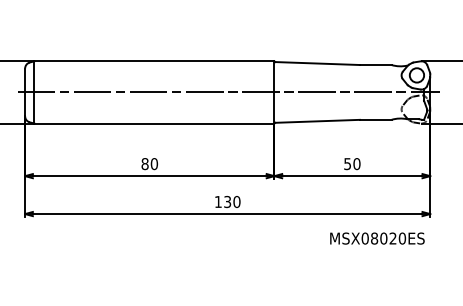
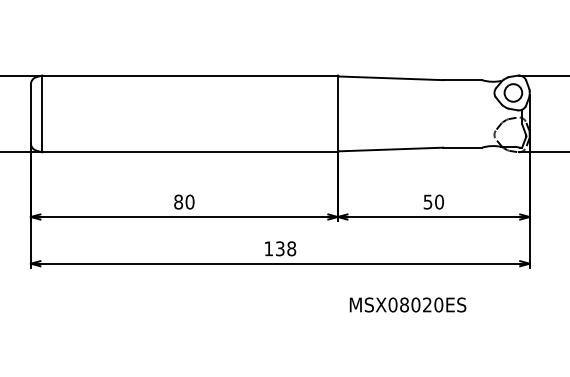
line: (228, 92) -> (281, 113), removed
text: (236, 201) -> (291, 248), 130 -> 138
text: (377, 238) -> (408, 304), moved

